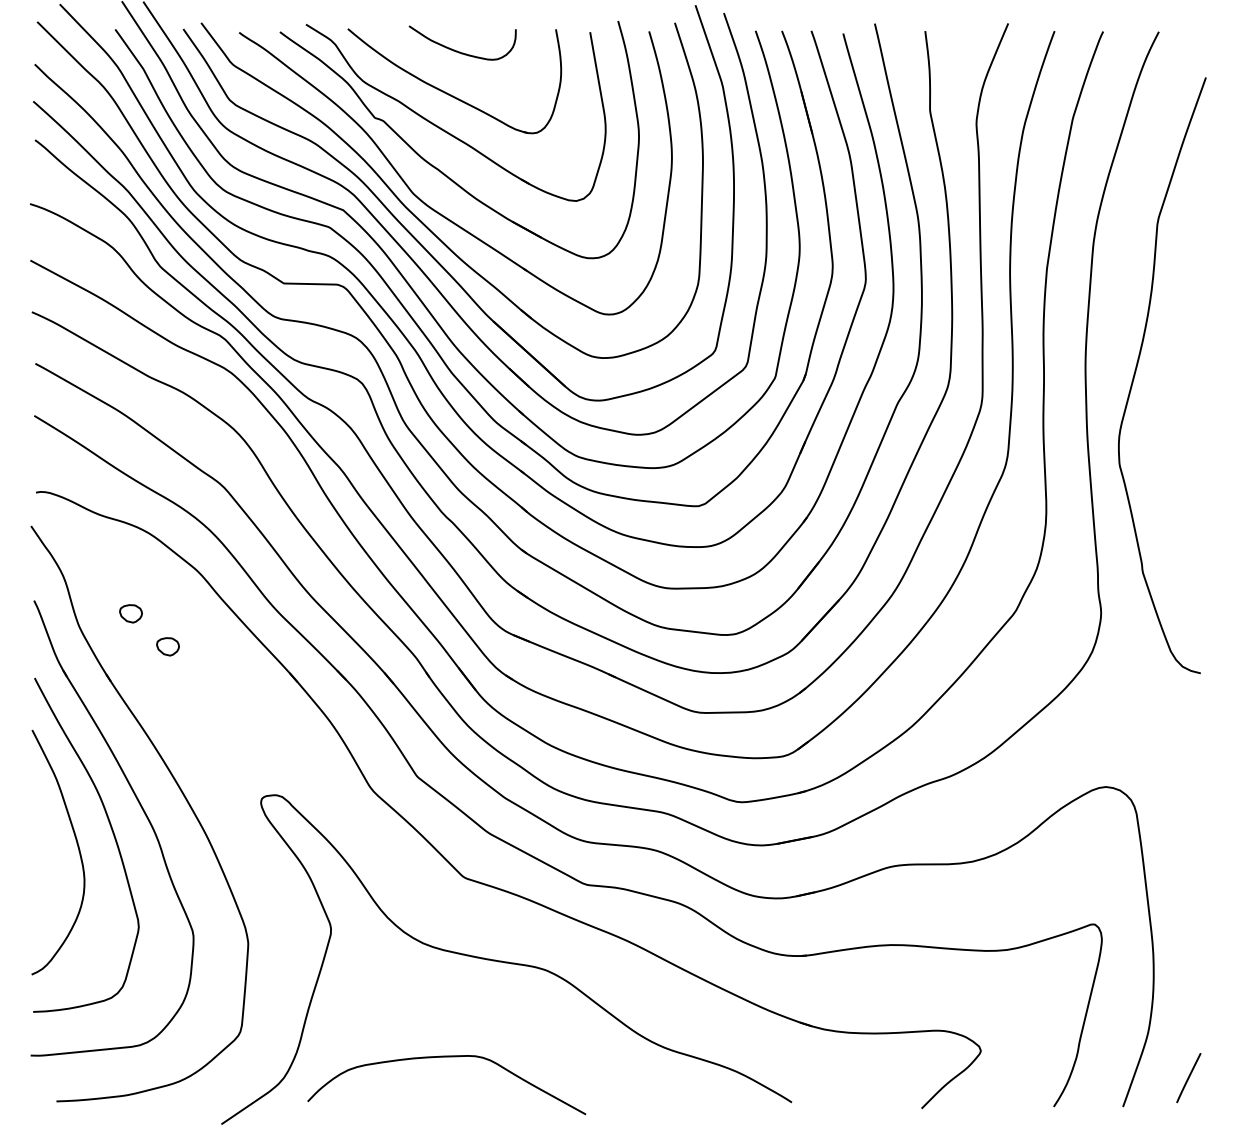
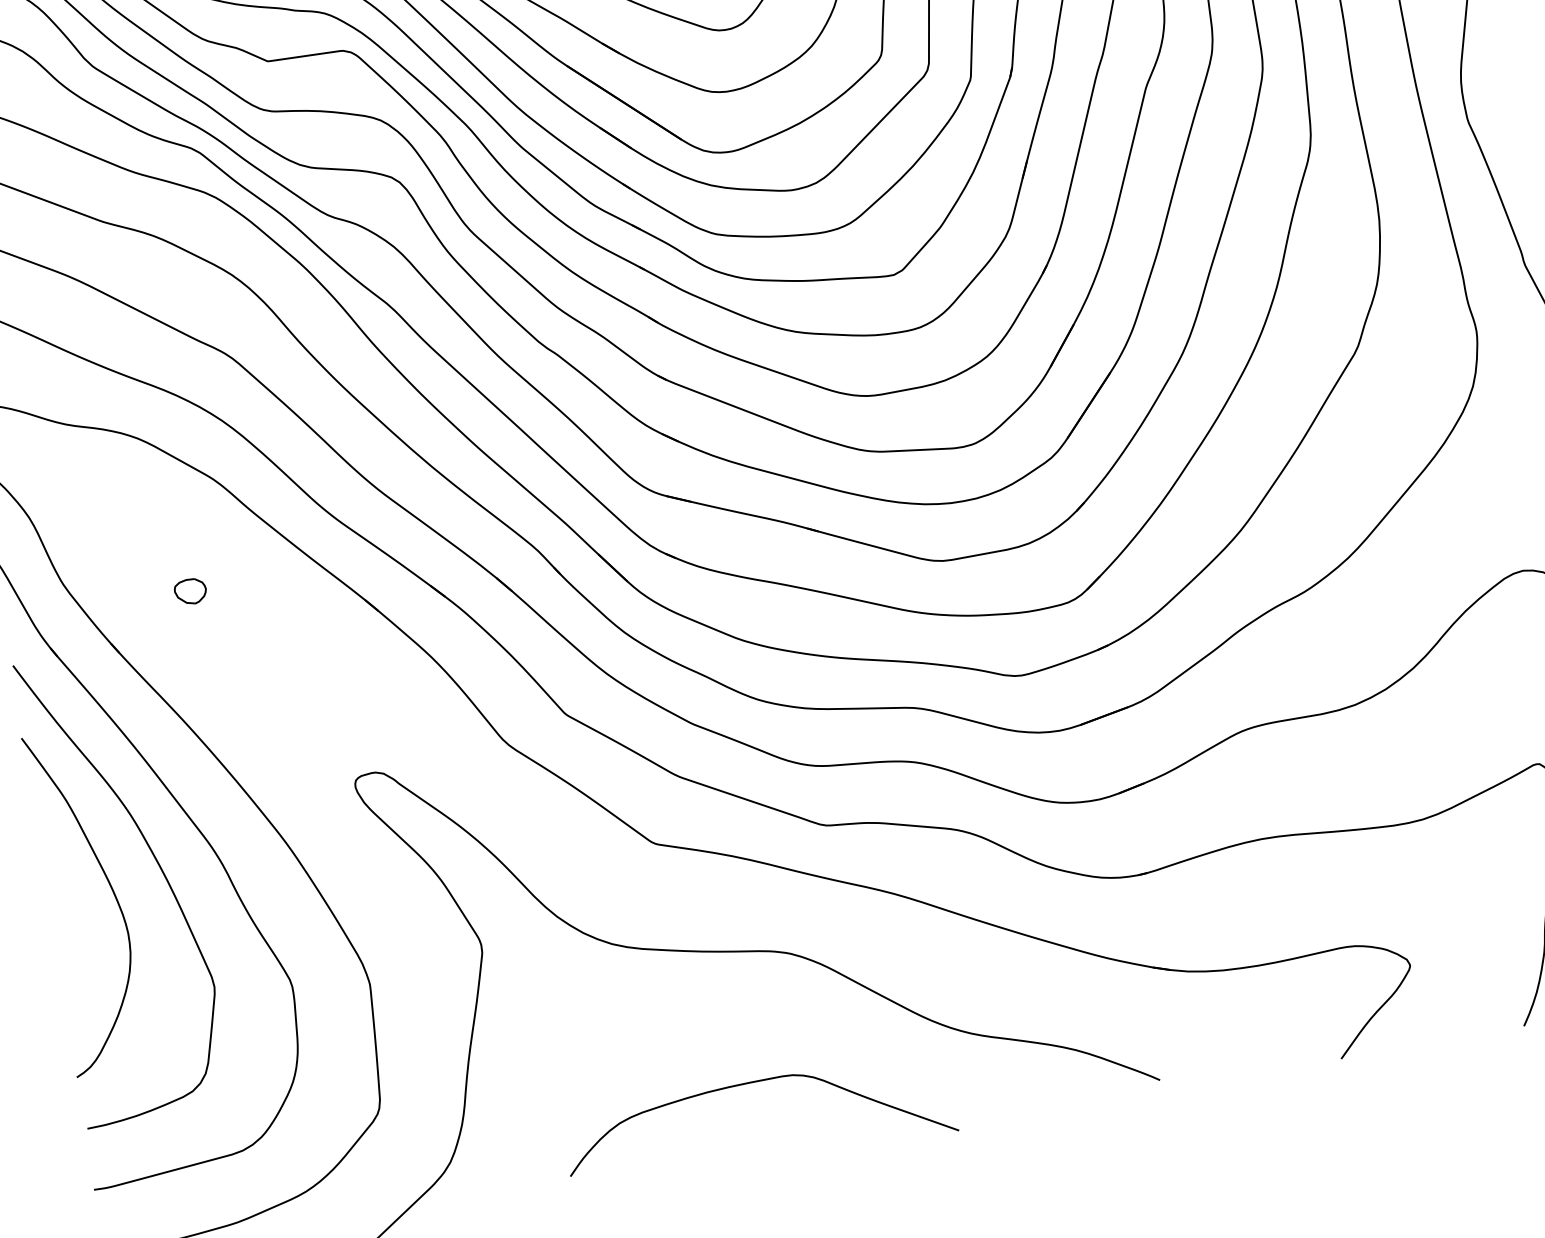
part: (130, 613) -> (130, 554), removed
curve: (446, 1057) -> (752, 1083), moved

